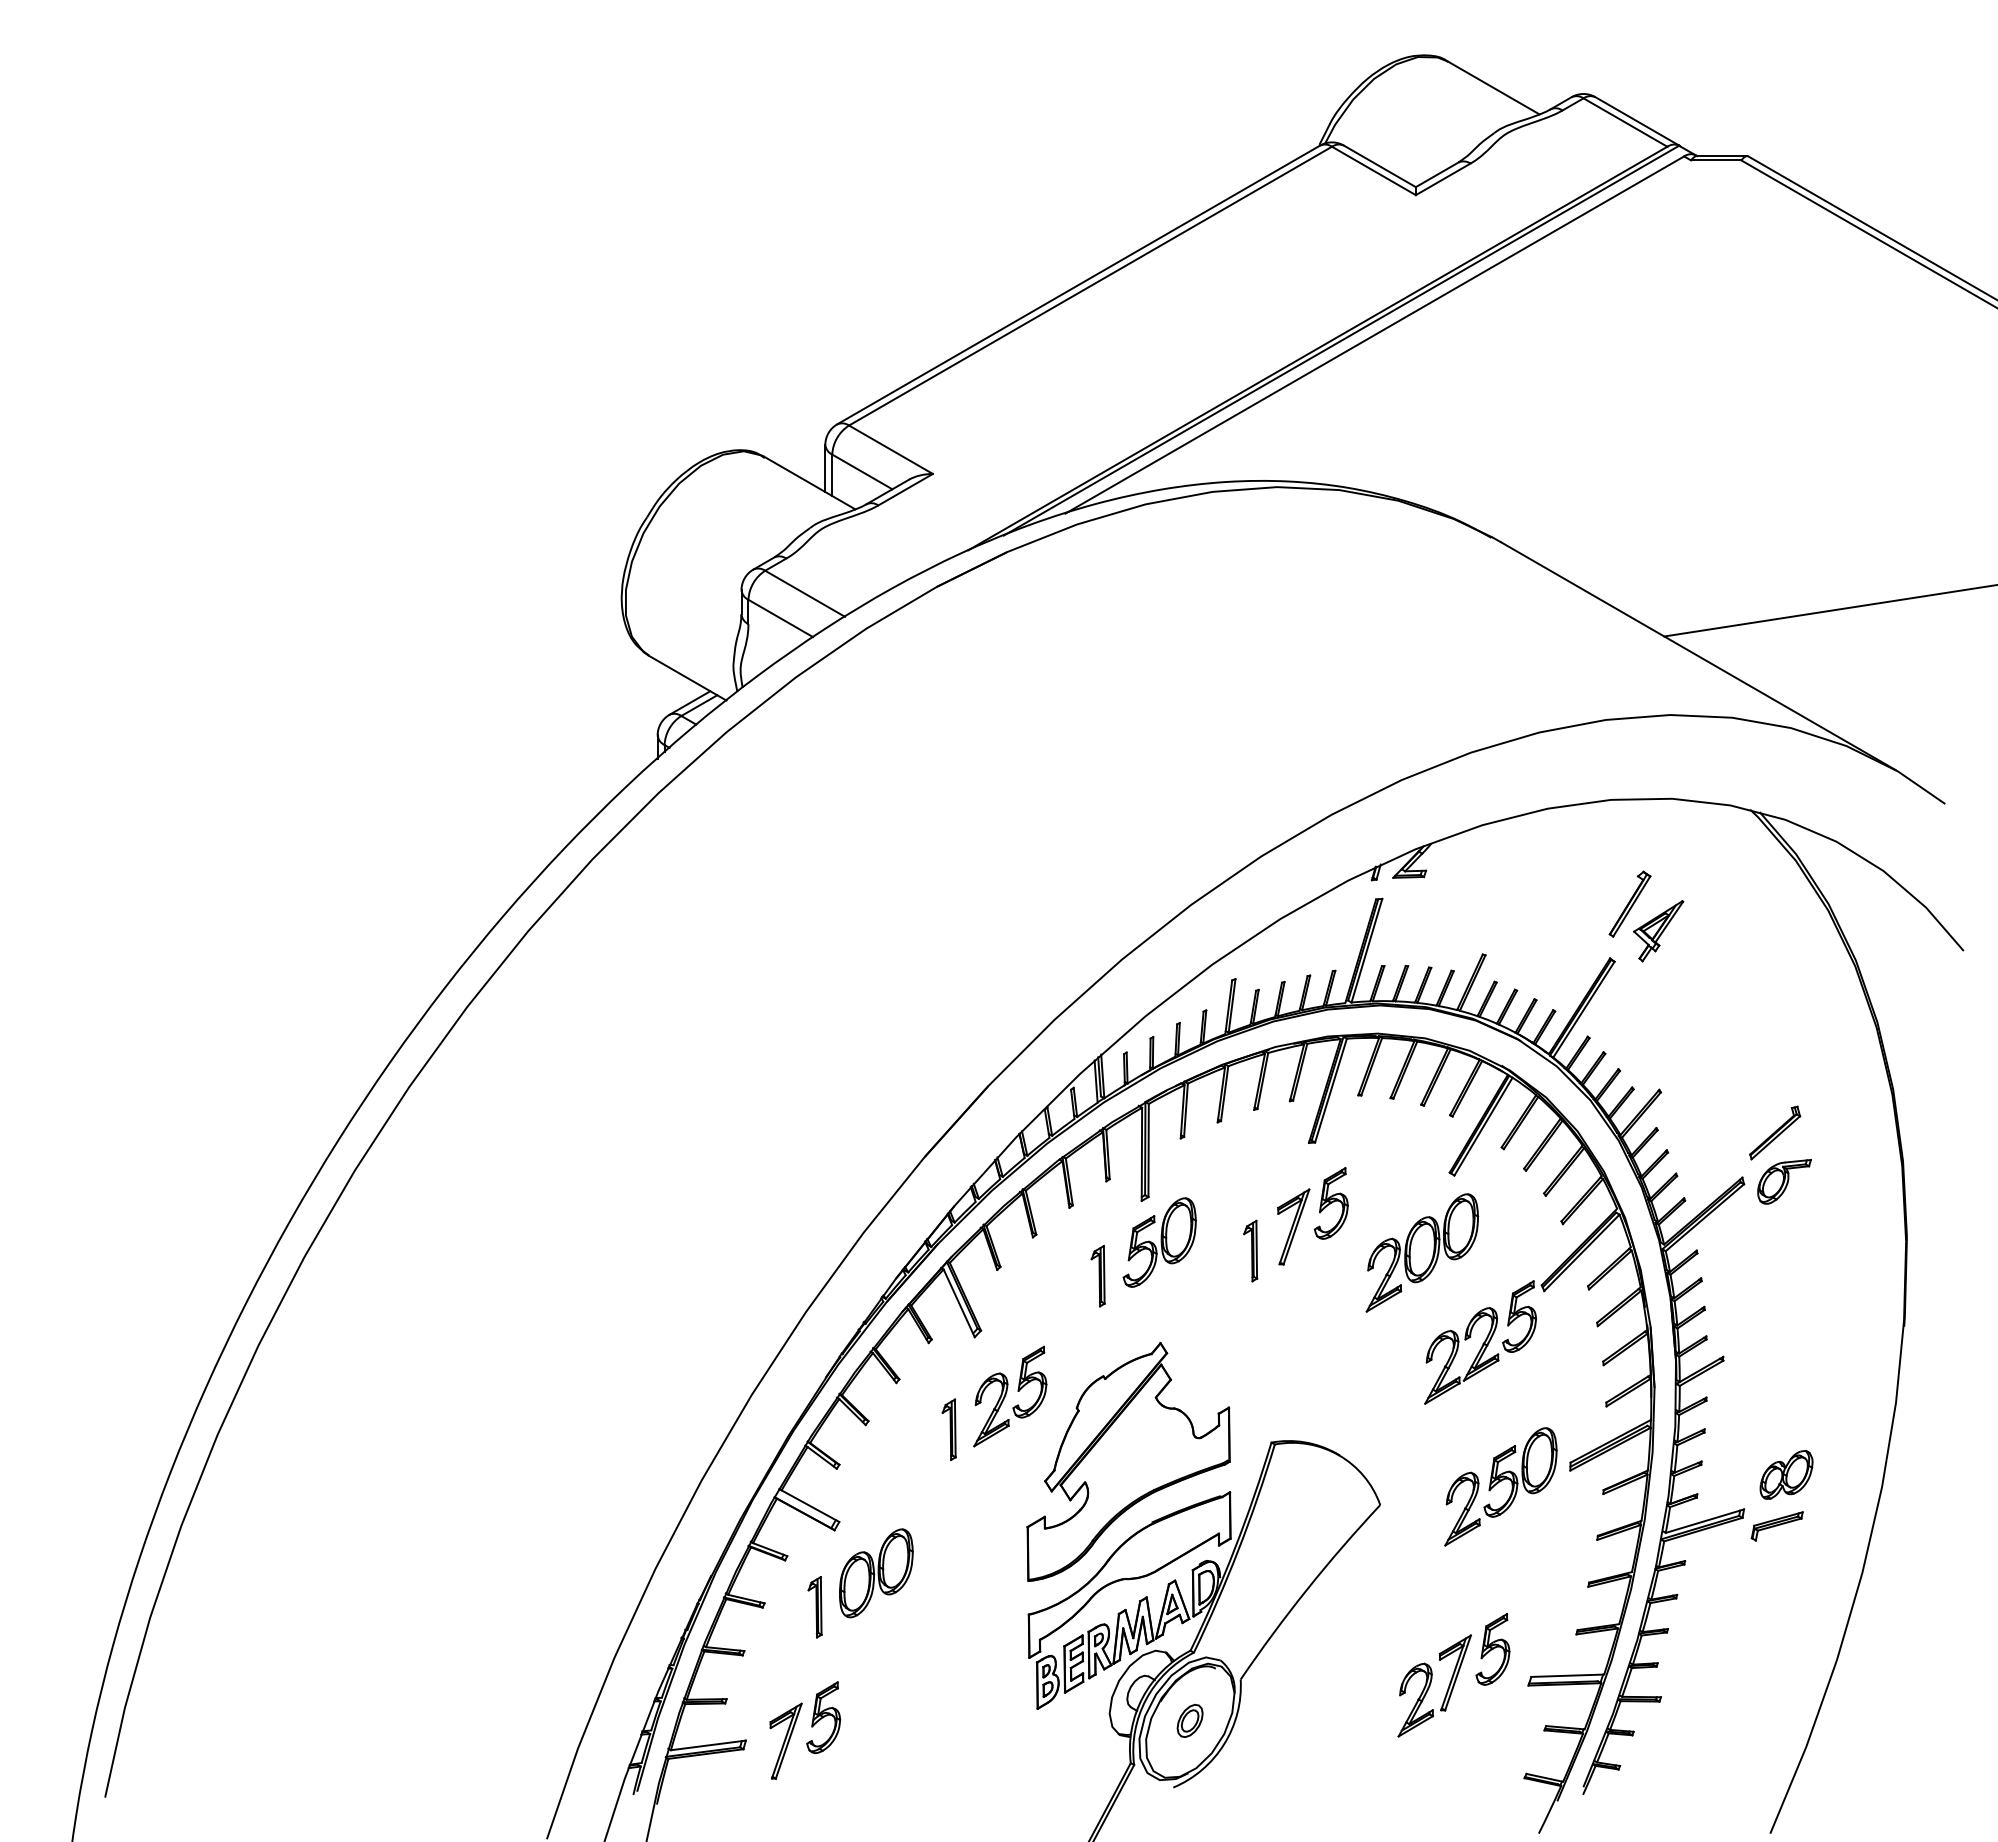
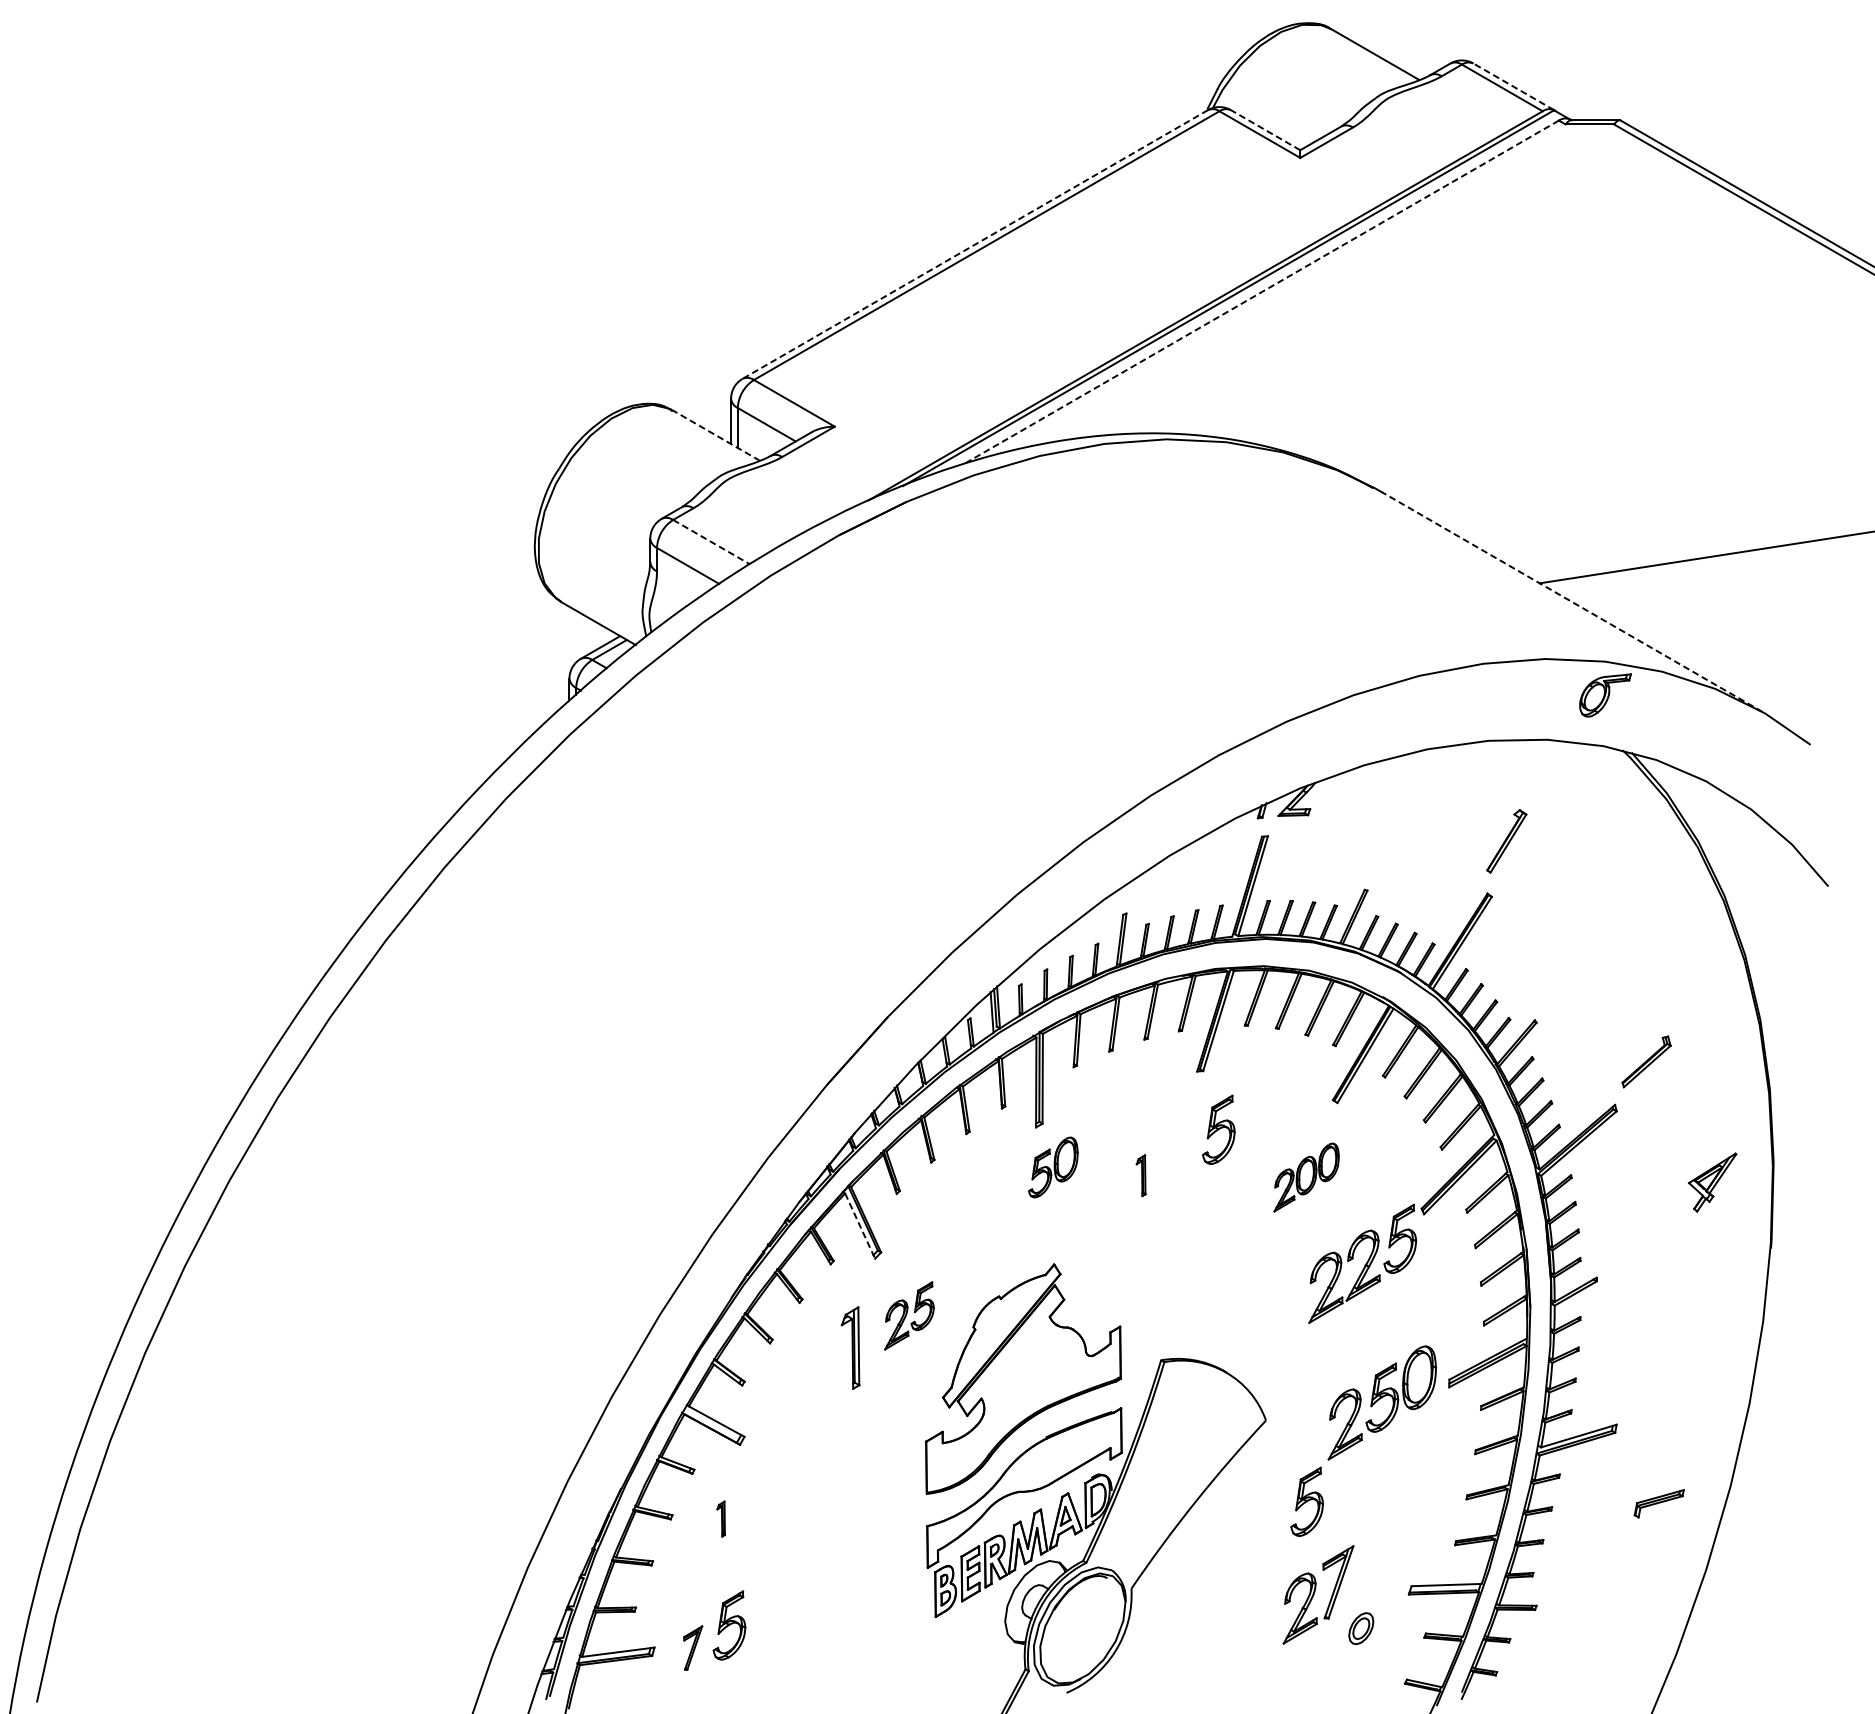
line: (1636, 121) -> (1512, 86), solid -> dashed
line: (1379, 166) -> (1265, 130), solid -> dashed
line: (1078, 284) -> (975, 244), solid -> dashed
line: (1374, 335) -> (1260, 293), solid -> dashed
line: (809, 483) -> (715, 435), solid -> dashed
line: (805, 594) -> (711, 542), solid -> dashed
line: (1698, 656) -> (1572, 602), solid -> dashed
part: (1658, 931) -> (1712, 1182), moved
part: (1784, 1181) -> (1605, 695), moved
part: (1293, 1226) -> (1182, 1152), removed
part: (1159, 1242) -> (1053, 1167), size x0.7
part: (1250, 1250) -> (1140, 1175), size x0.7
part: (1422, 1252) -> (1306, 1177), size x0.6
part: (1097, 1276) -> (993, 1200), removed
line: (959, 1303) -> (860, 1226), solid -> dashed
part: (1010, 1396) -> (909, 1315), size x0.7
part: (948, 1429) -> (849, 1347), size x1.4
part: (1786, 1474) -> (1657, 1391), removed
part: (1776, 1526) -> (1658, 1503), moved
part: (876, 1573) -> (780, 1486), removed
part: (814, 1607) -> (720, 1519), size x0.6
part: (1492, 1649) -> (1306, 1501), moved
part: (1189, 1720) -> (1360, 1628), moved
part: (785, 1740) -> (692, 1647), size x0.6

